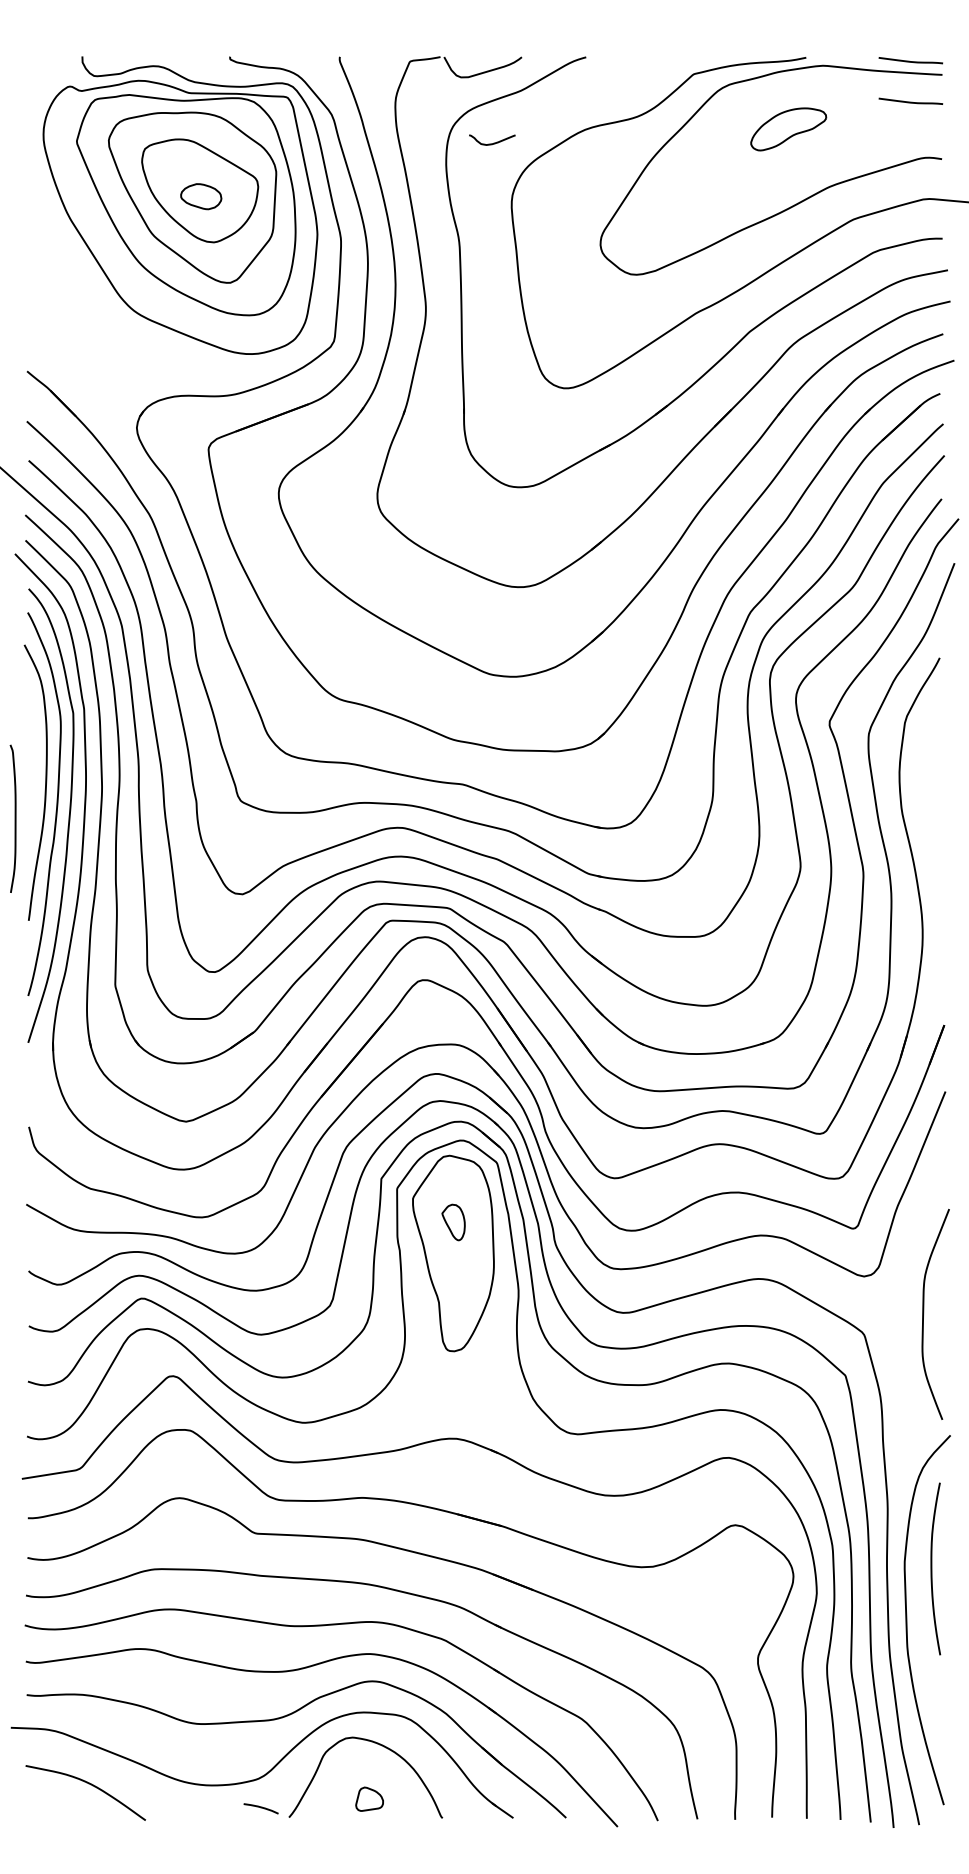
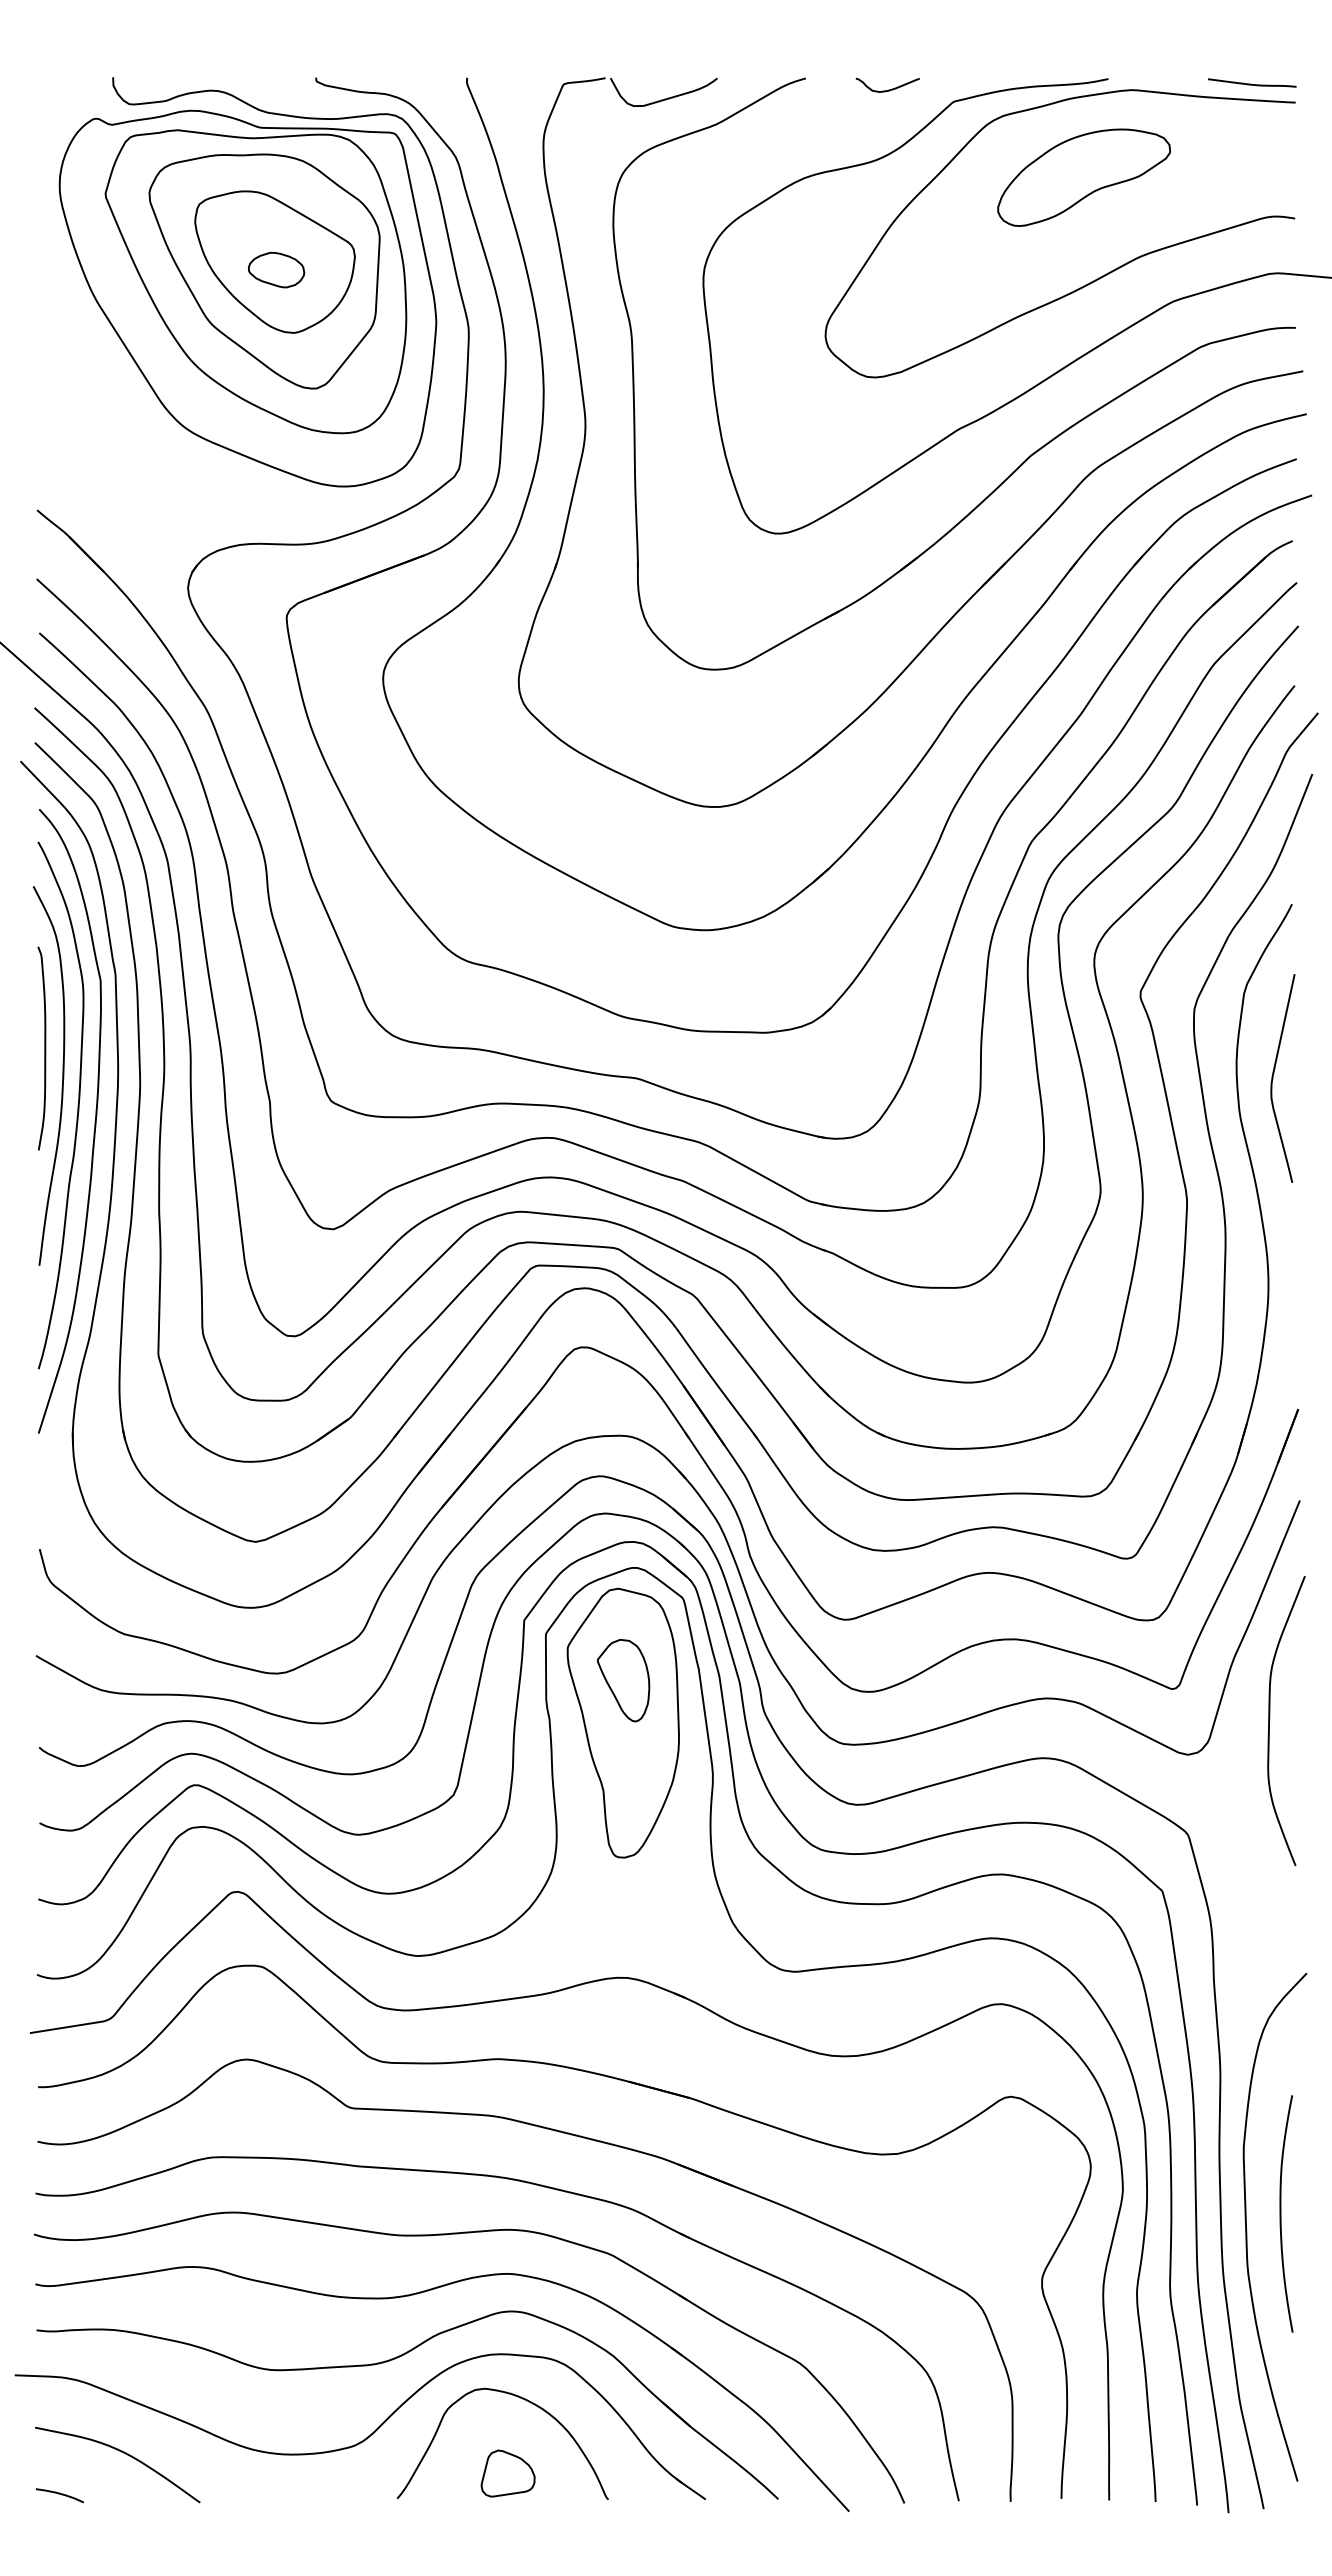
curve: (910, 101) -> (1251, 139), removed
part: (788, 129) -> (1084, 177), size x1.67
curve: (492, 143) -> (888, 89), moved
curve: (926, 784) -> (1273, 1078), added
curve: (15, 818) -> (44, 1048), moved
part: (453, 1222) -> (623, 1680), size x1.67
curve: (924, 1312) -> (1270, 1718), moved
curve: (932, 1568) -> (1281, 2213), moved
part: (369, 1799) -> (507, 2473), size x1.43
curve: (260, 1807) -> (59, 2494), moved

